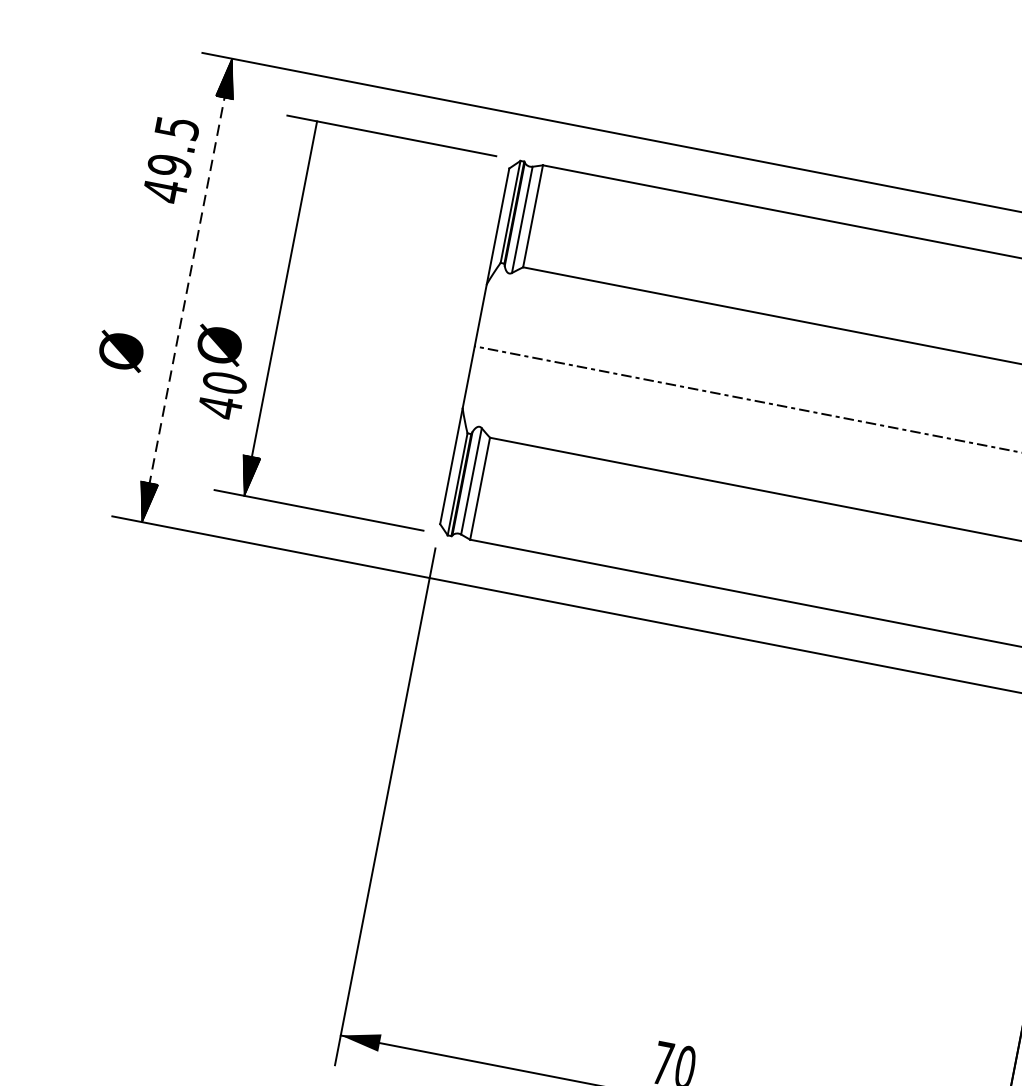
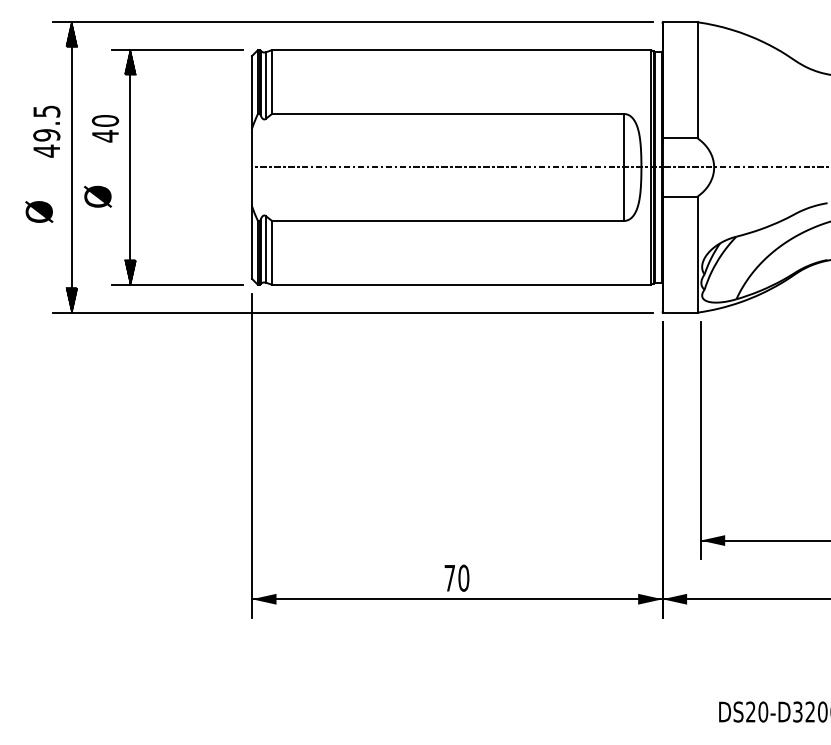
hatch: (313, 141) -> (130, 62), added
text: (170, 159) -> (46, 131), moved
line: (186, 288) -> (71, 166), dashed -> solid
text: (220, 394) -> (104, 128), moved

